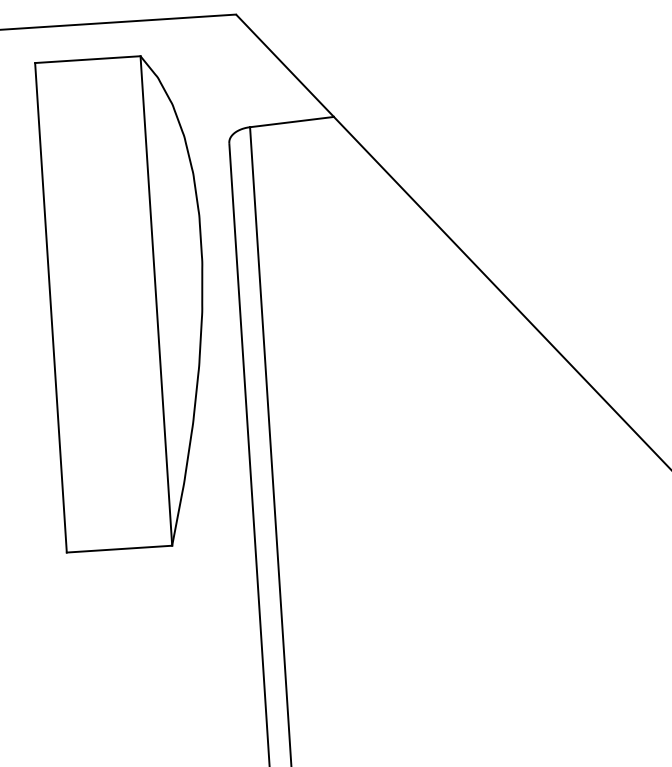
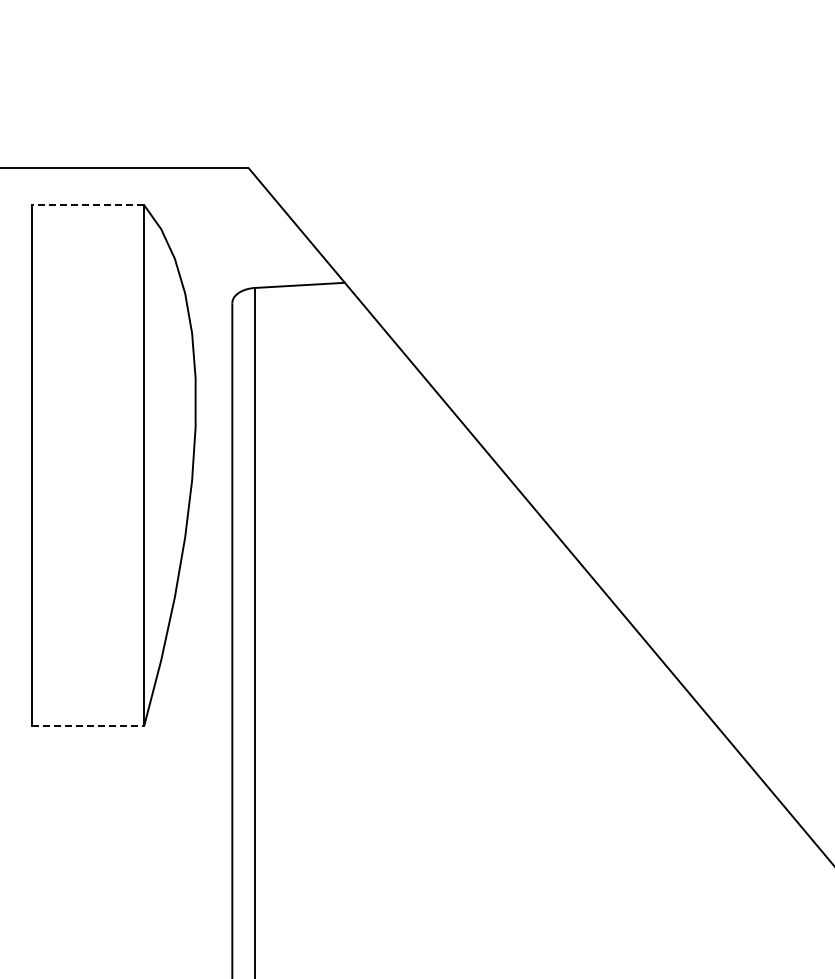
line: (87, 59) -> (87, 205), solid -> dashed
line: (119, 548) -> (88, 725), solid -> dashed

